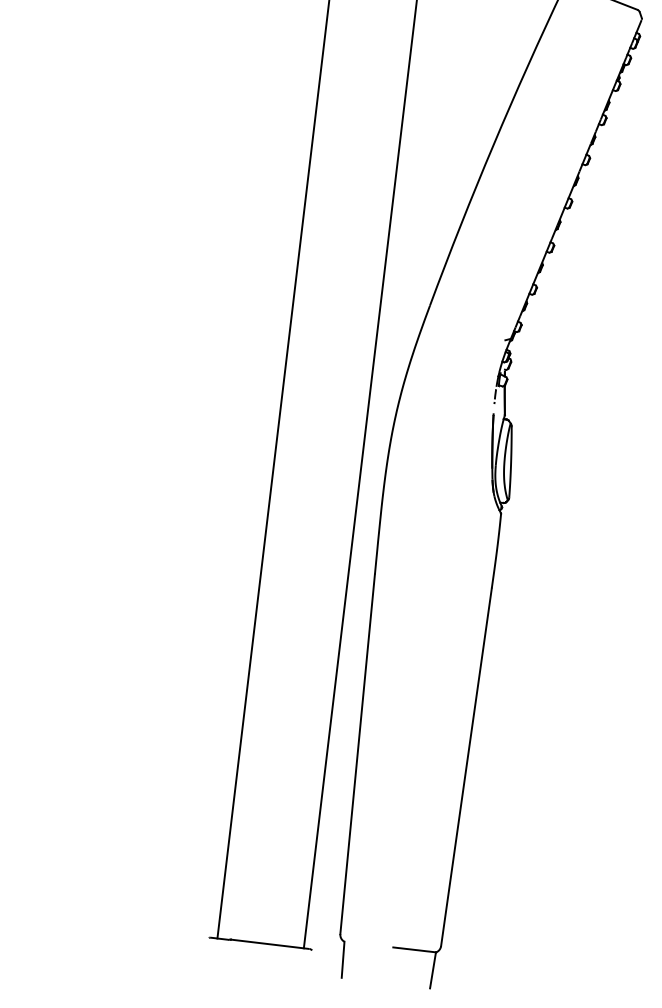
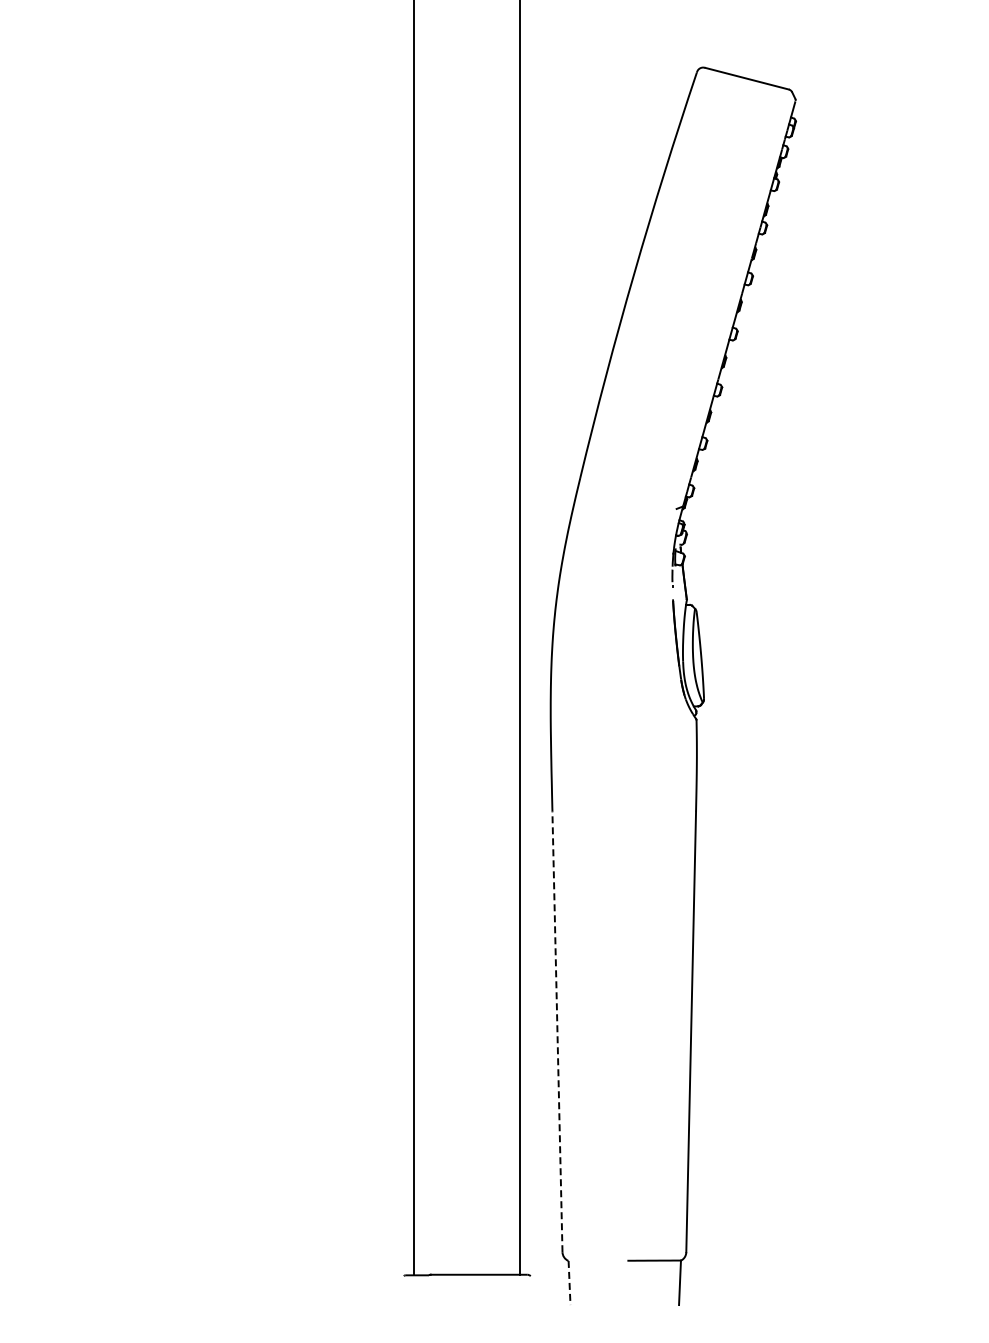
line: (357, 753) -> (557, 1031), solid -> dashed
line: (343, 960) -> (569, 1283), solid -> dashed

